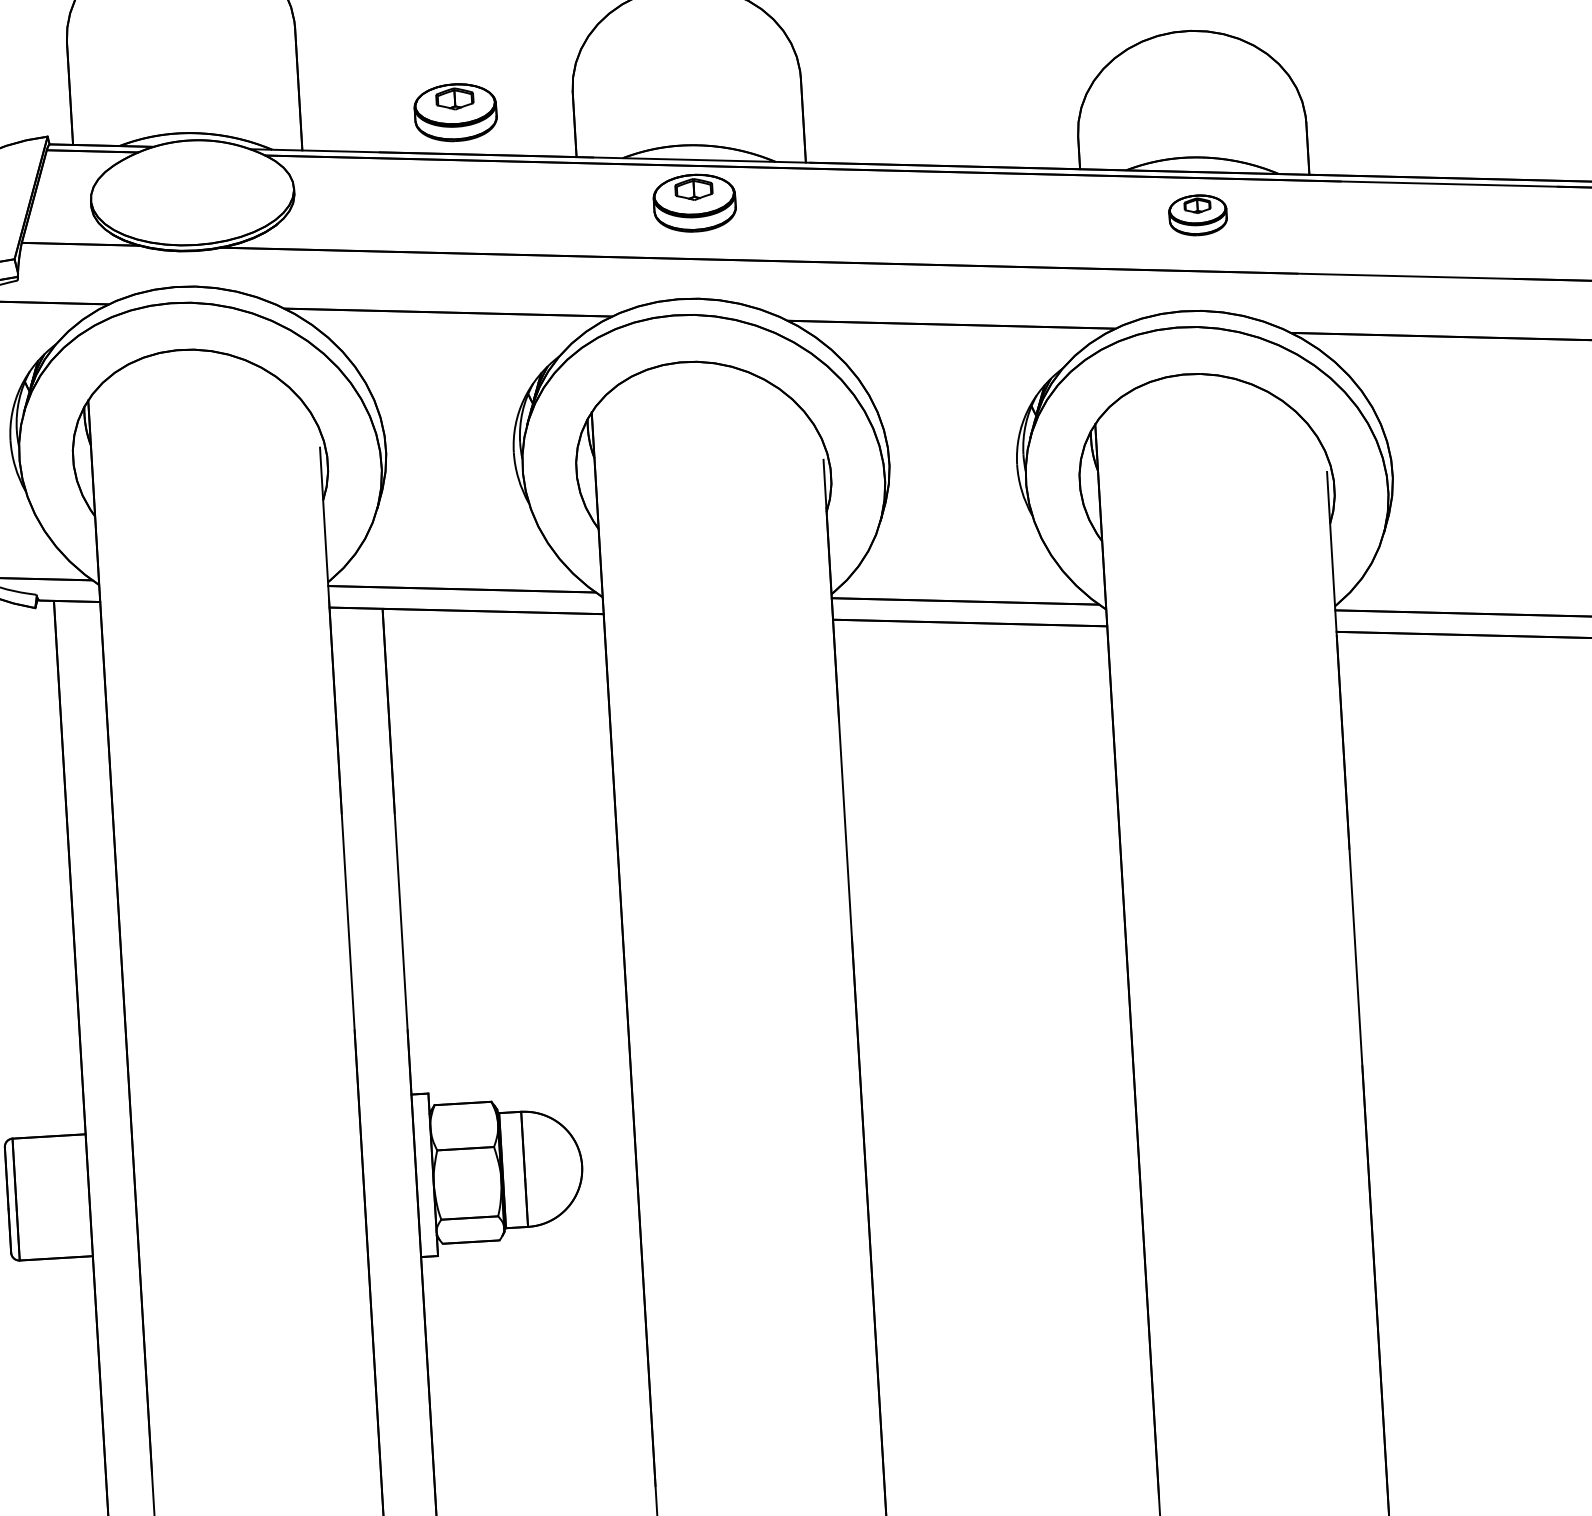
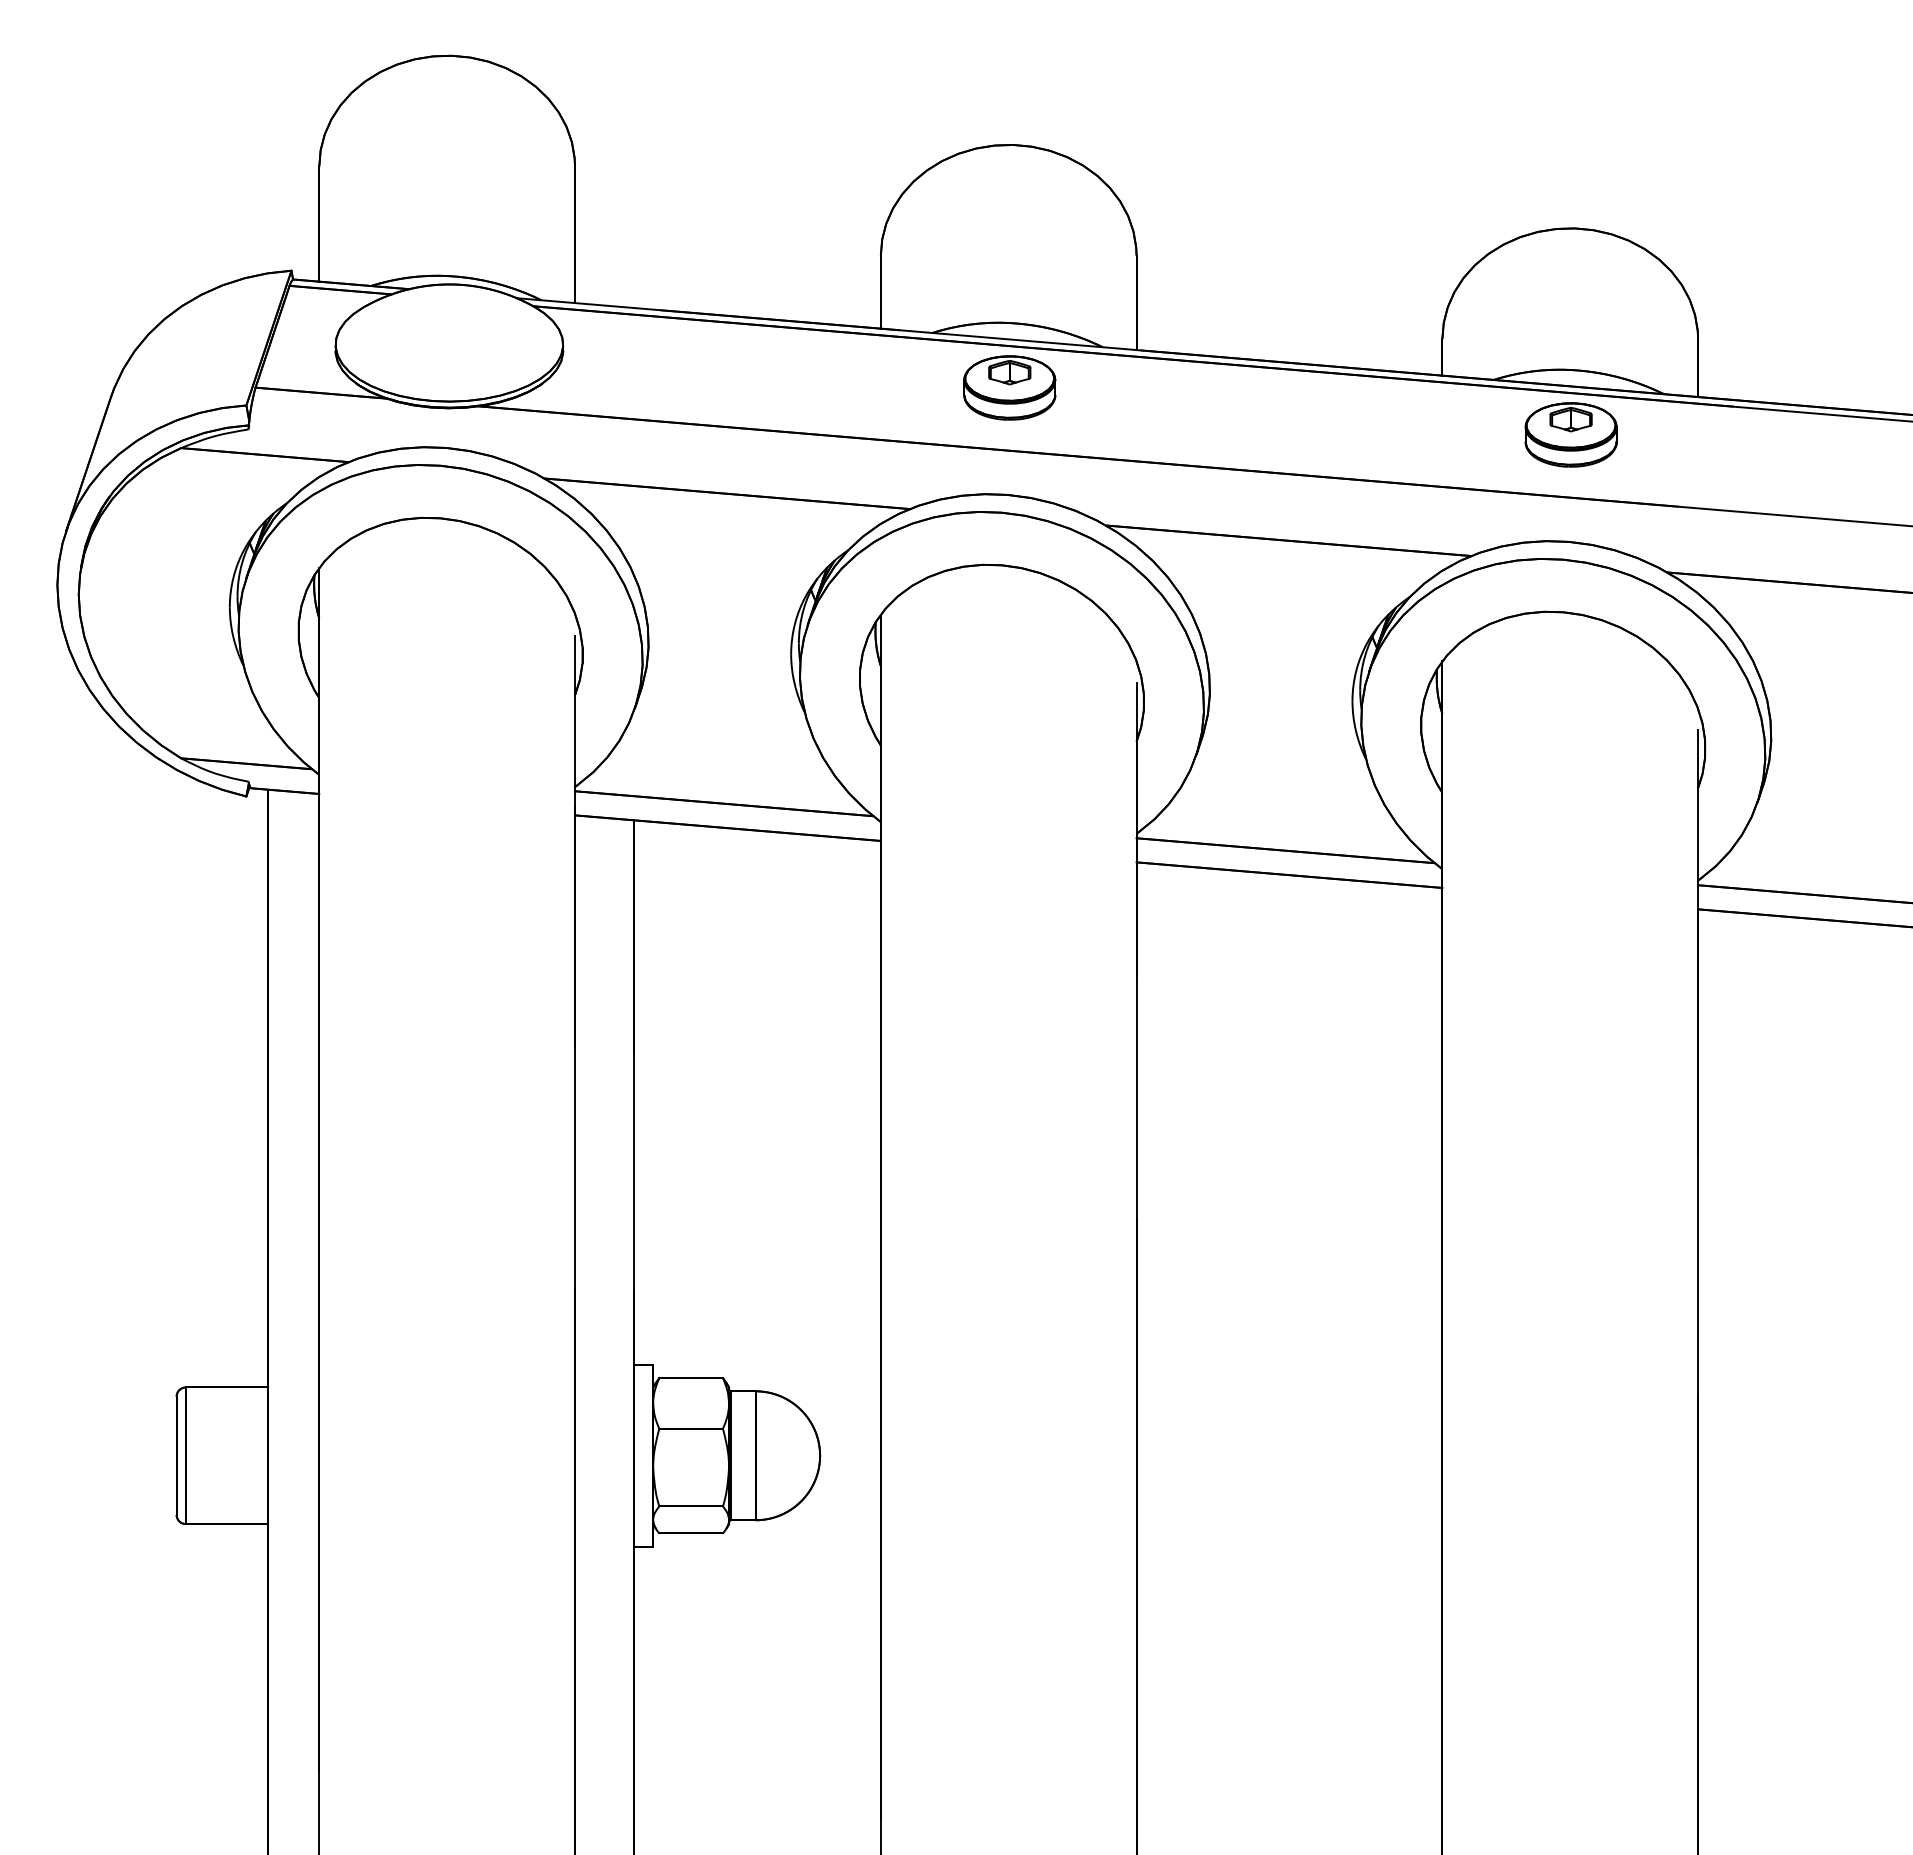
part: (455, 112) -> (748, 270), removed
part: (1197, 214) -> (1570, 434), size x1.43

